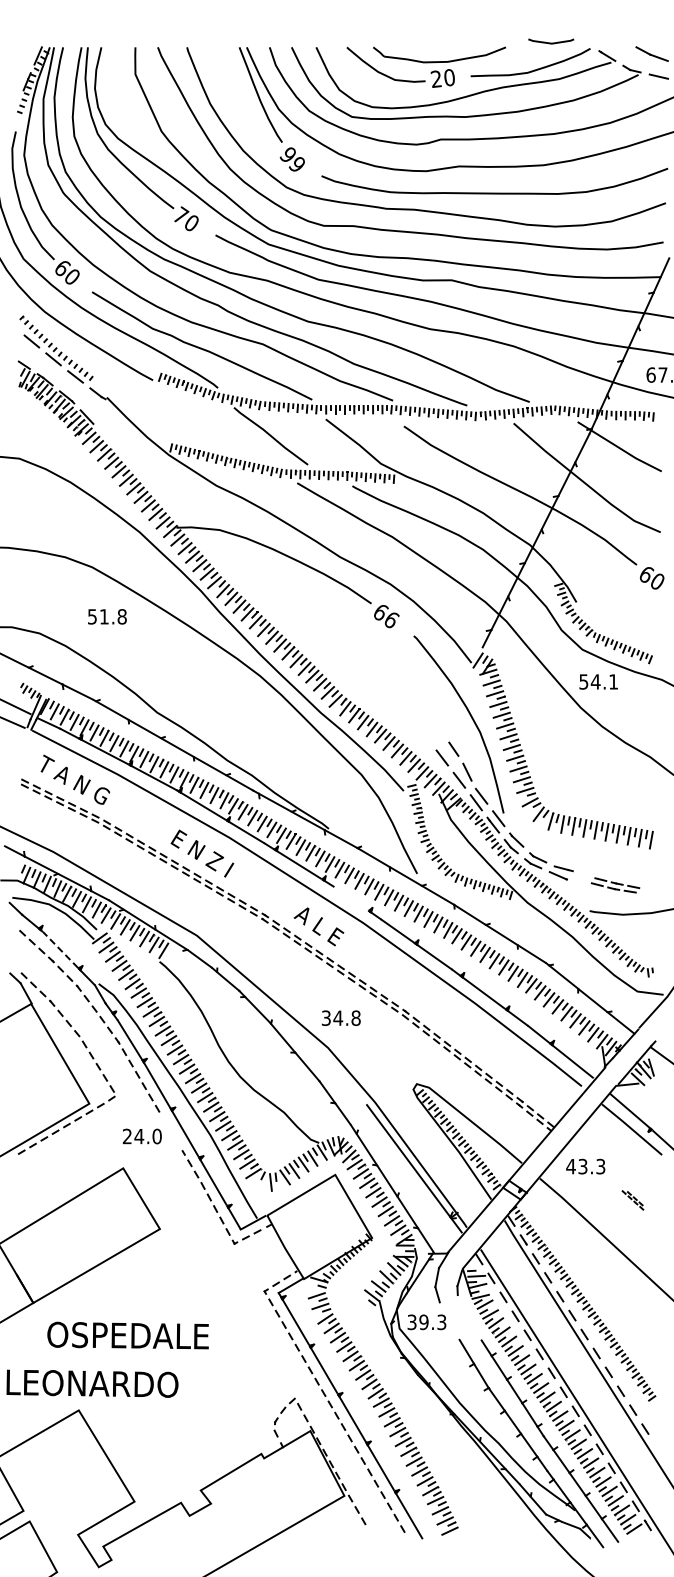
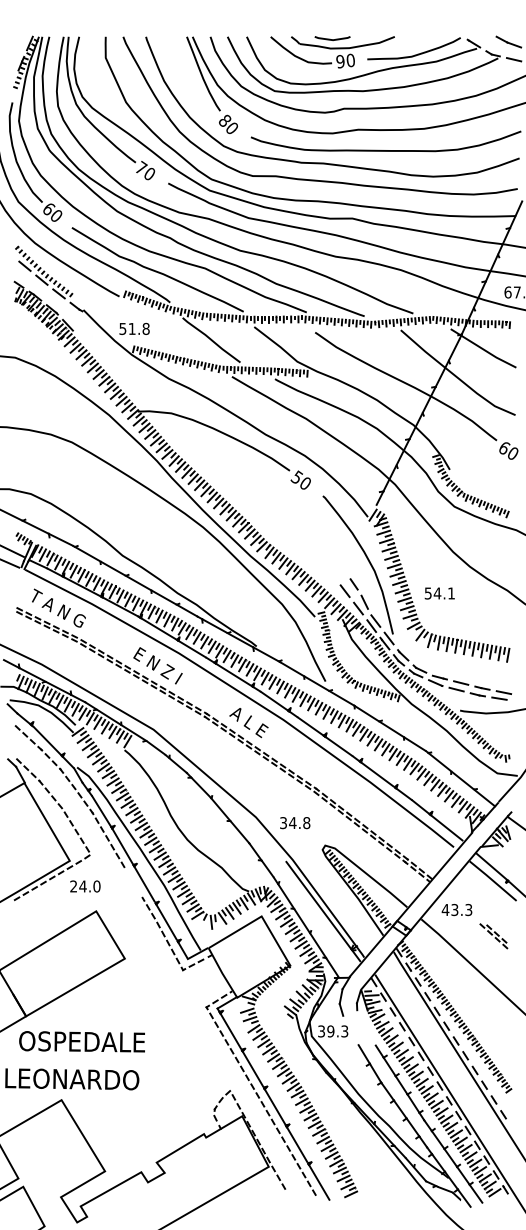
line: (551, 42) -> (332, 39), moved
text: (435, 78) -> (339, 61), 20 -> 90
text: (291, 159) -> (227, 124), 99 -> 80
text: (385, 615) -> (300, 480), 66 -> 50
text: (107, 616) -> (134, 328), moved
text: (598, 681) -> (439, 593), moved
part: (615, 885) -> (480, 690), size x1.67
line: (351, 898) -> (274, 700), added
line: (60, 949) -> (47, 740), dashed -> solid
text: (340, 1017) -> (294, 822), moved
text: (141, 1136) -> (84, 886), moved
part: (632, 1200) -> (493, 936), size x1.67
text: (127, 1335) -> (81, 1041), moved

